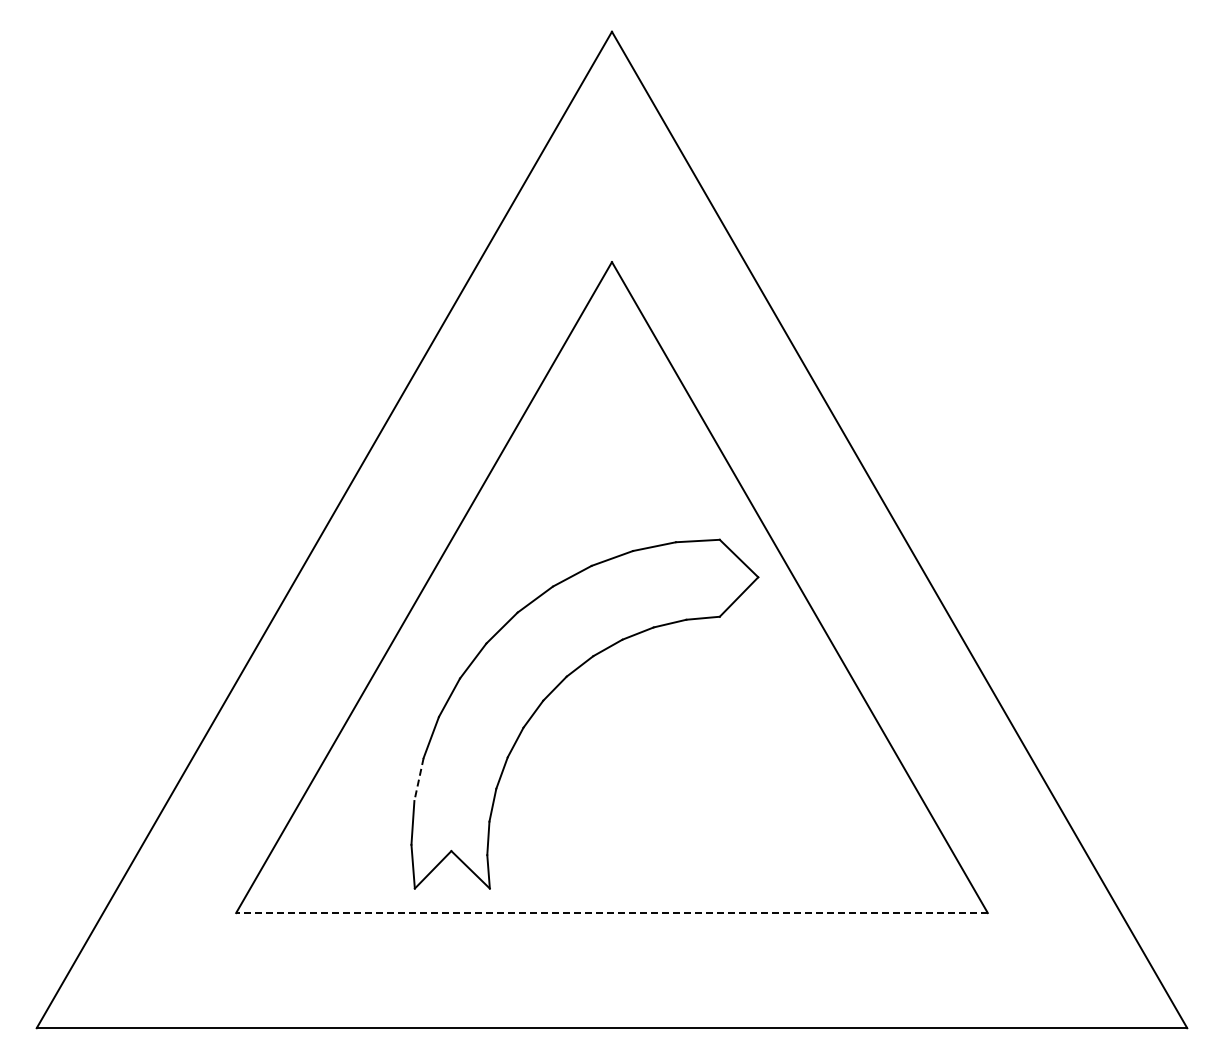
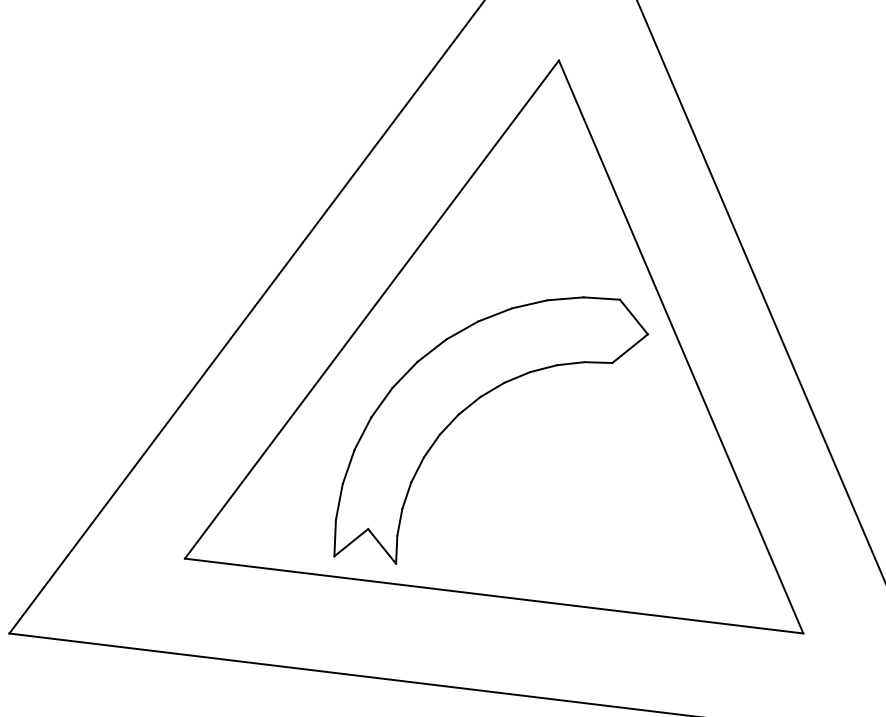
line: (419, 779) -> (349, 467), dashed -> solid
line: (612, 913) -> (494, 596), dashed -> solid

